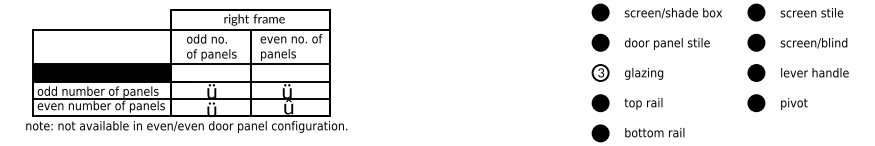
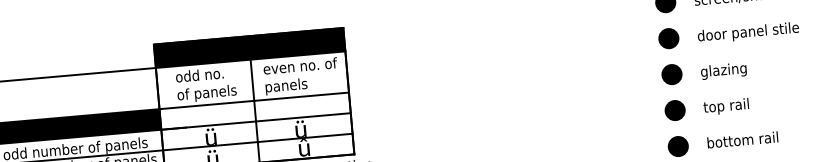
fill: (250, 19) -> (249, 47), added
fill: (600, 72) -> (671, 74), added

